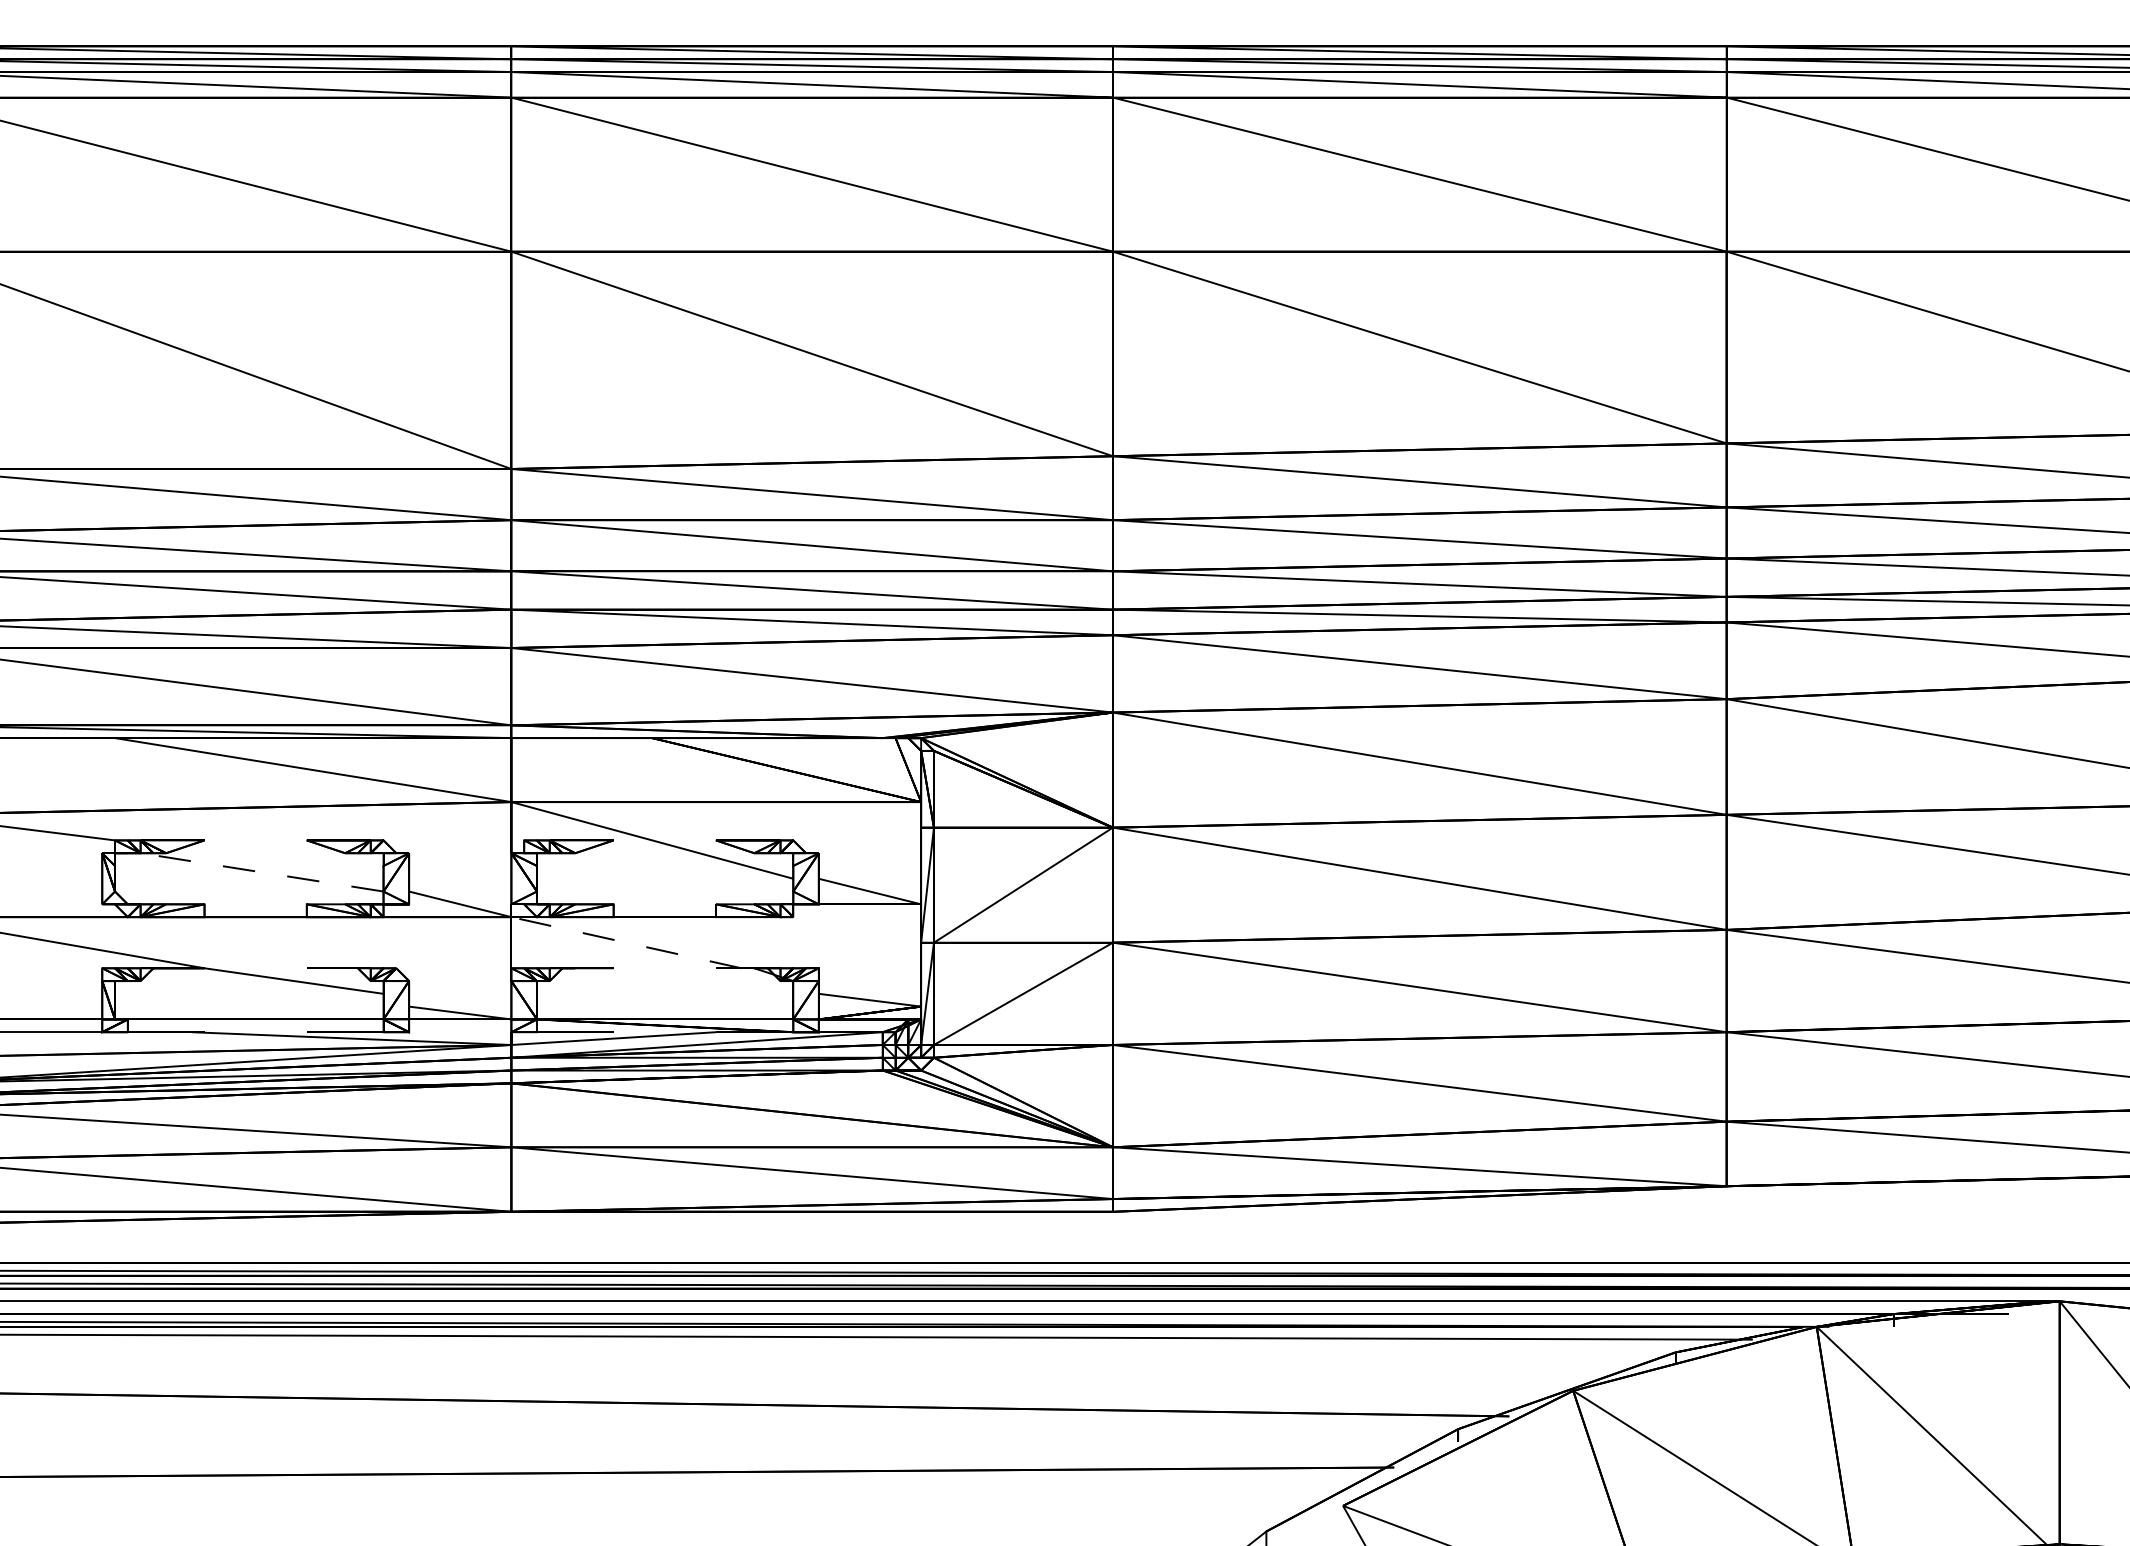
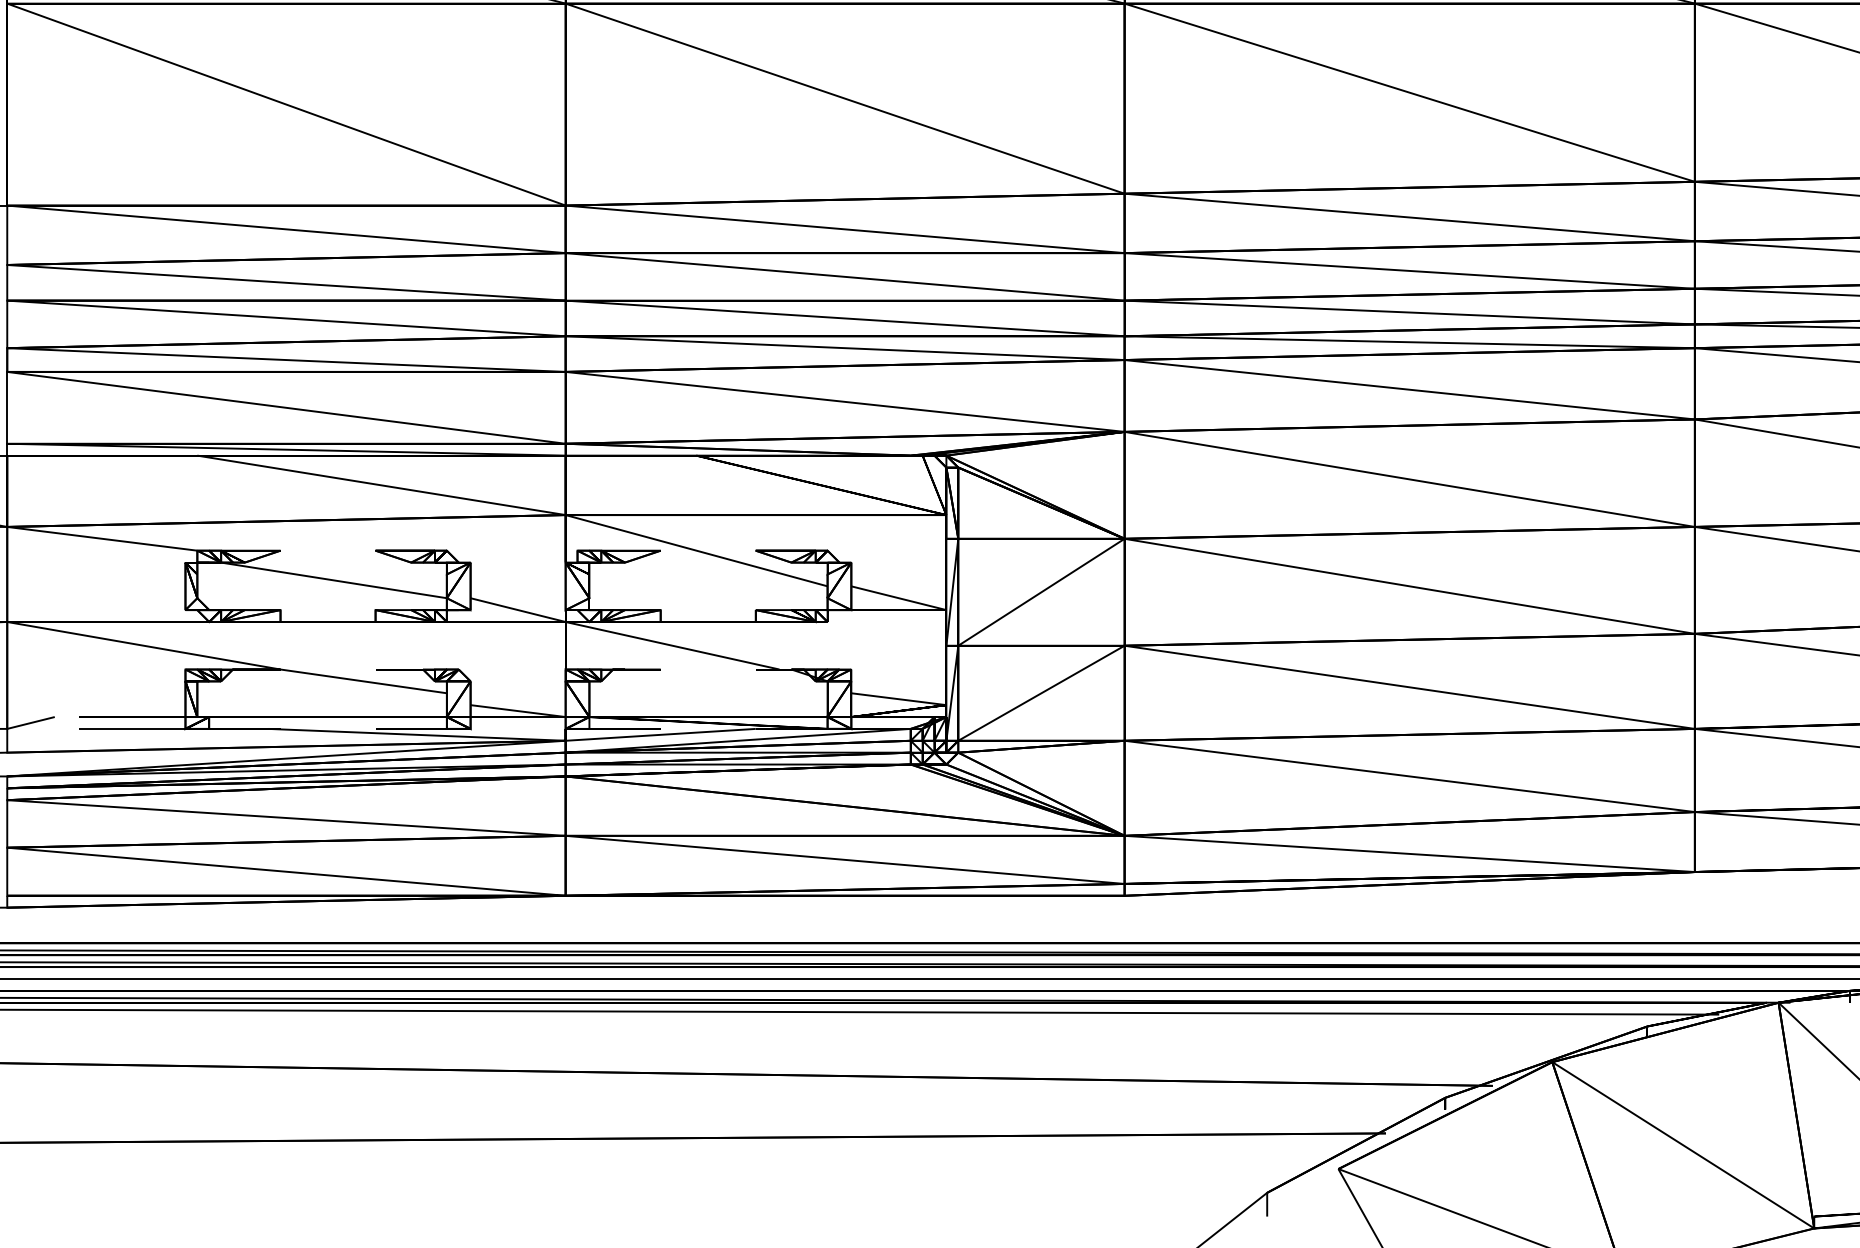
line: (262, 872) -> (334, 580), dashed -> solid
line: (626, 942) -> (672, 645), dashed -> solid

